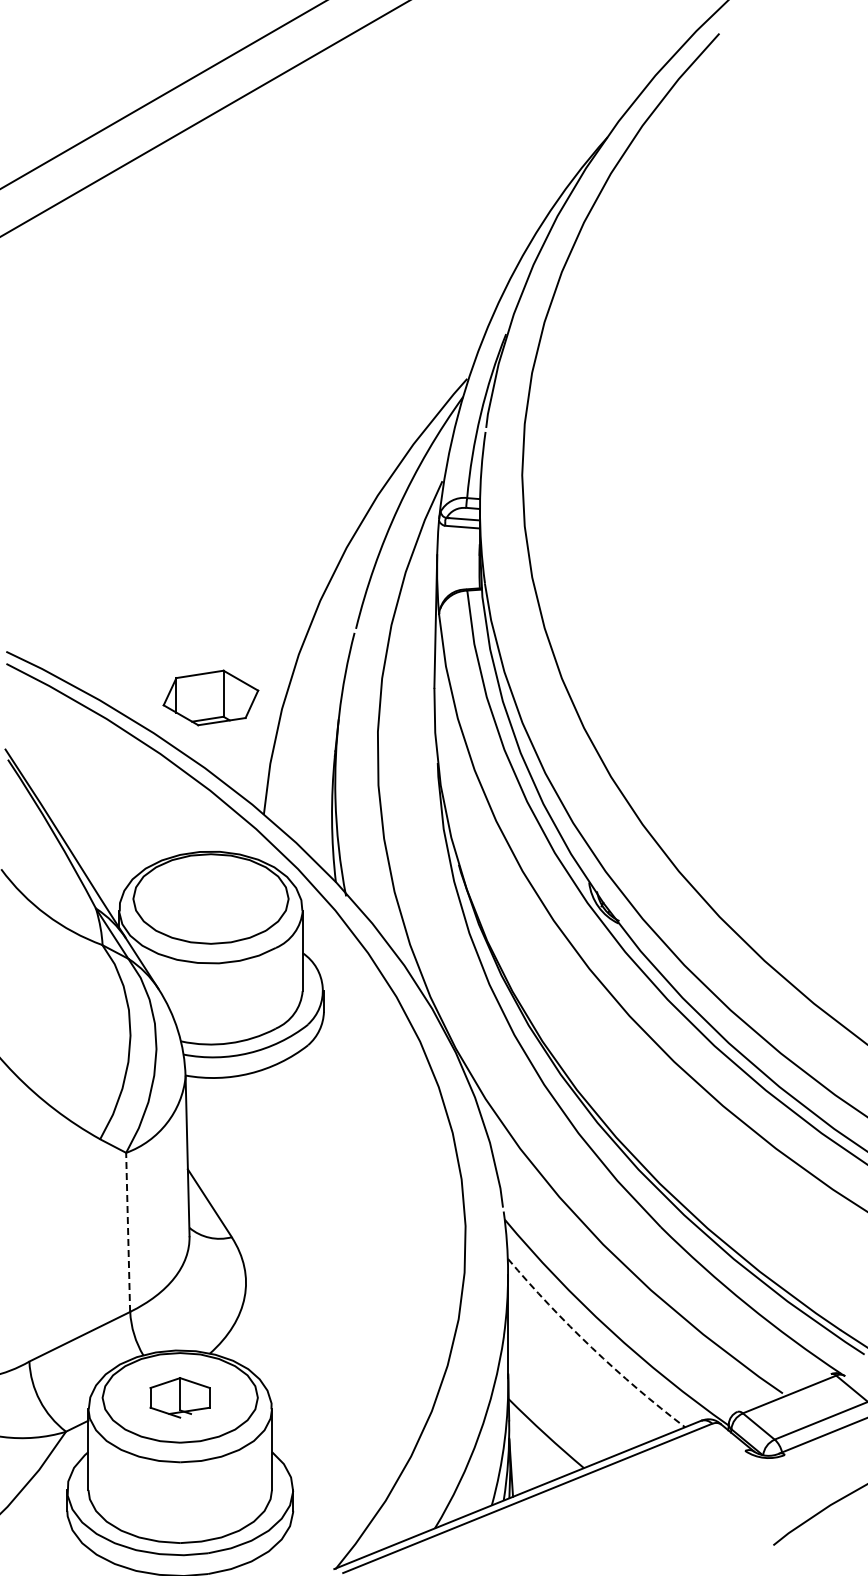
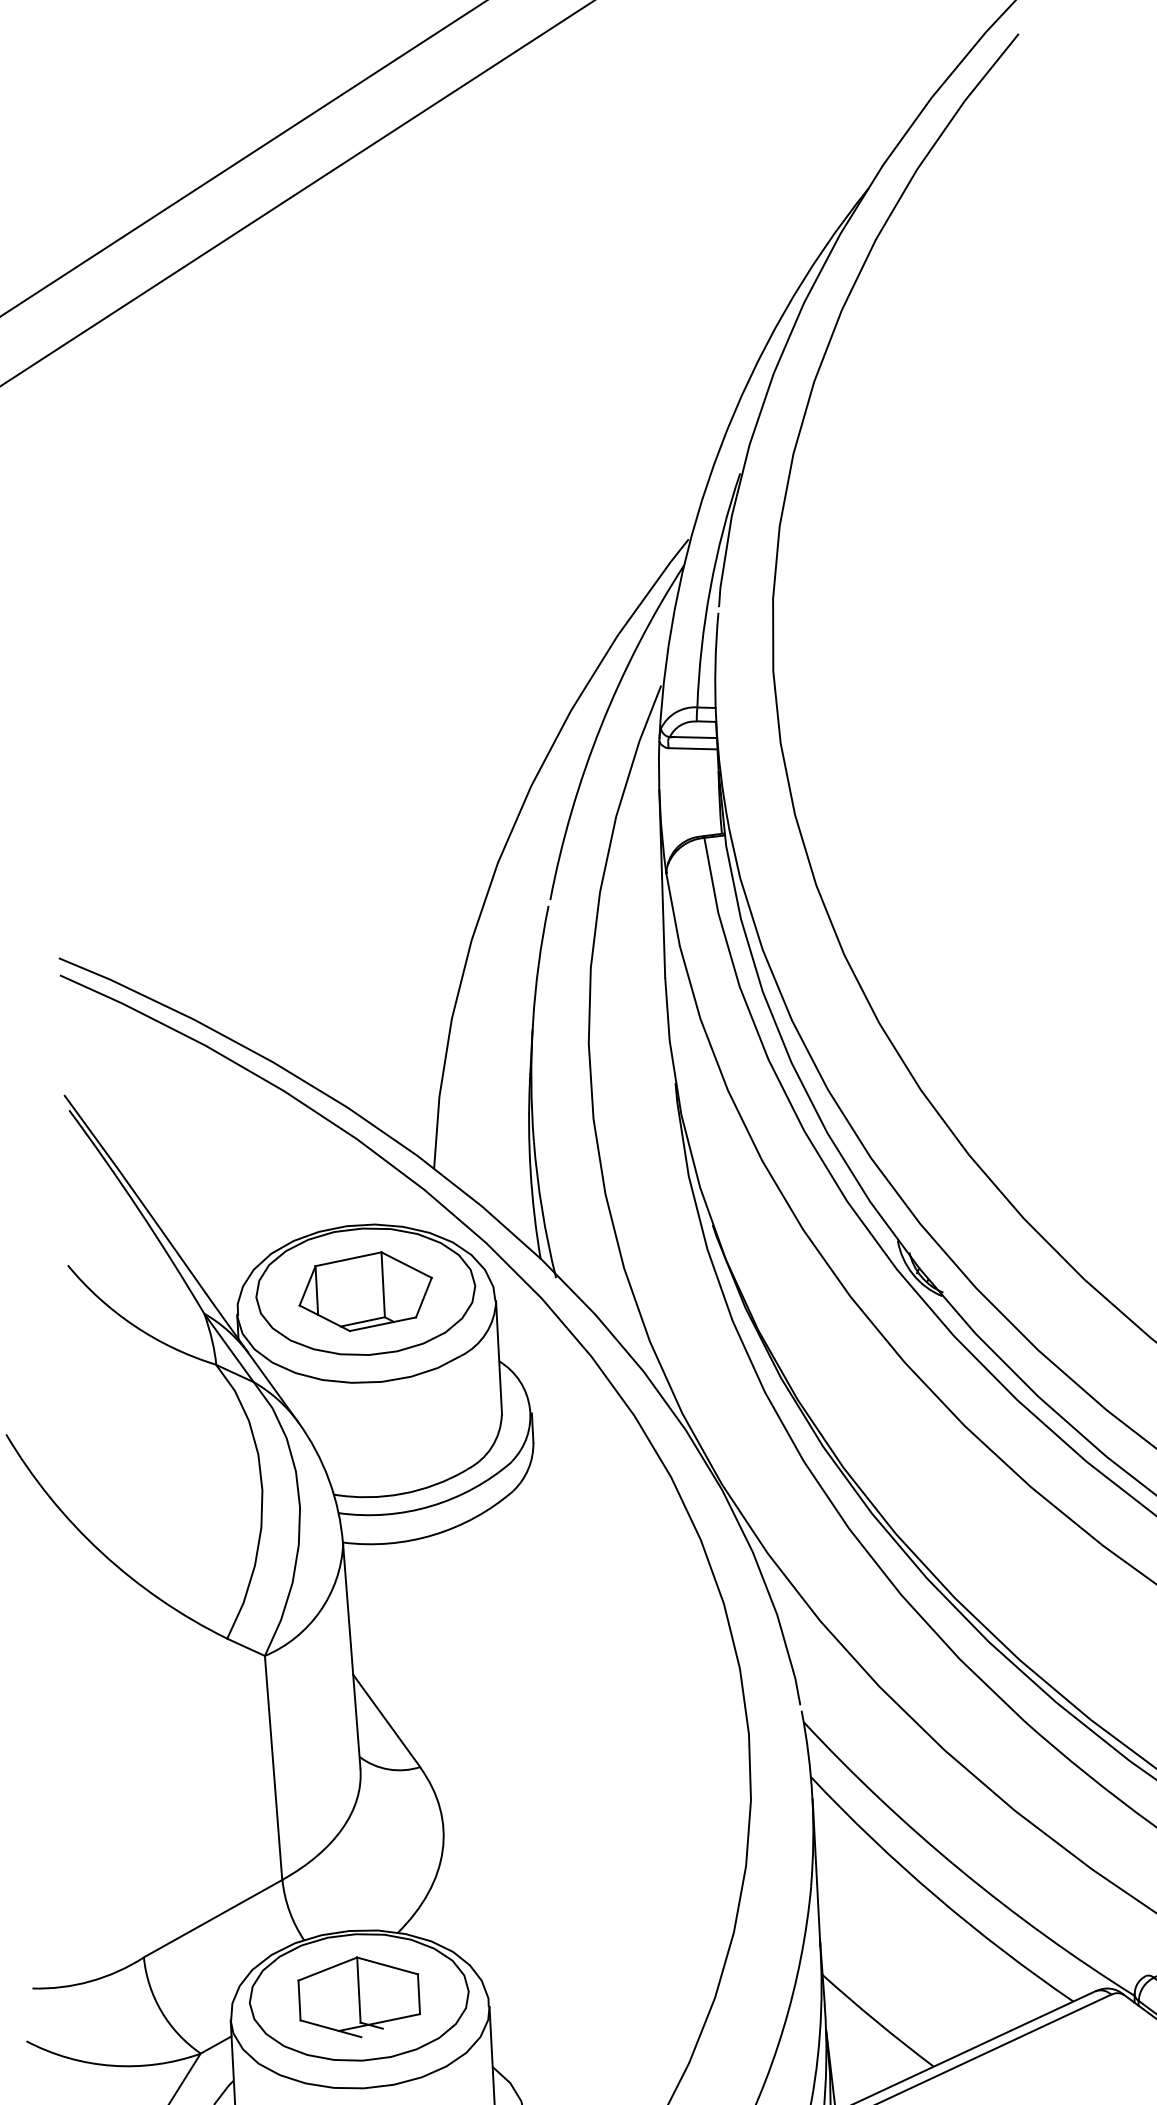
part: (210, 697) -> (365, 1291), moved
line: (128, 1232) -> (274, 1768), dashed -> solid
arc: (592, 1347) -> (936, 1895), dashed -> solid
part: (179, 1397) -> (358, 1996), size x1.43

